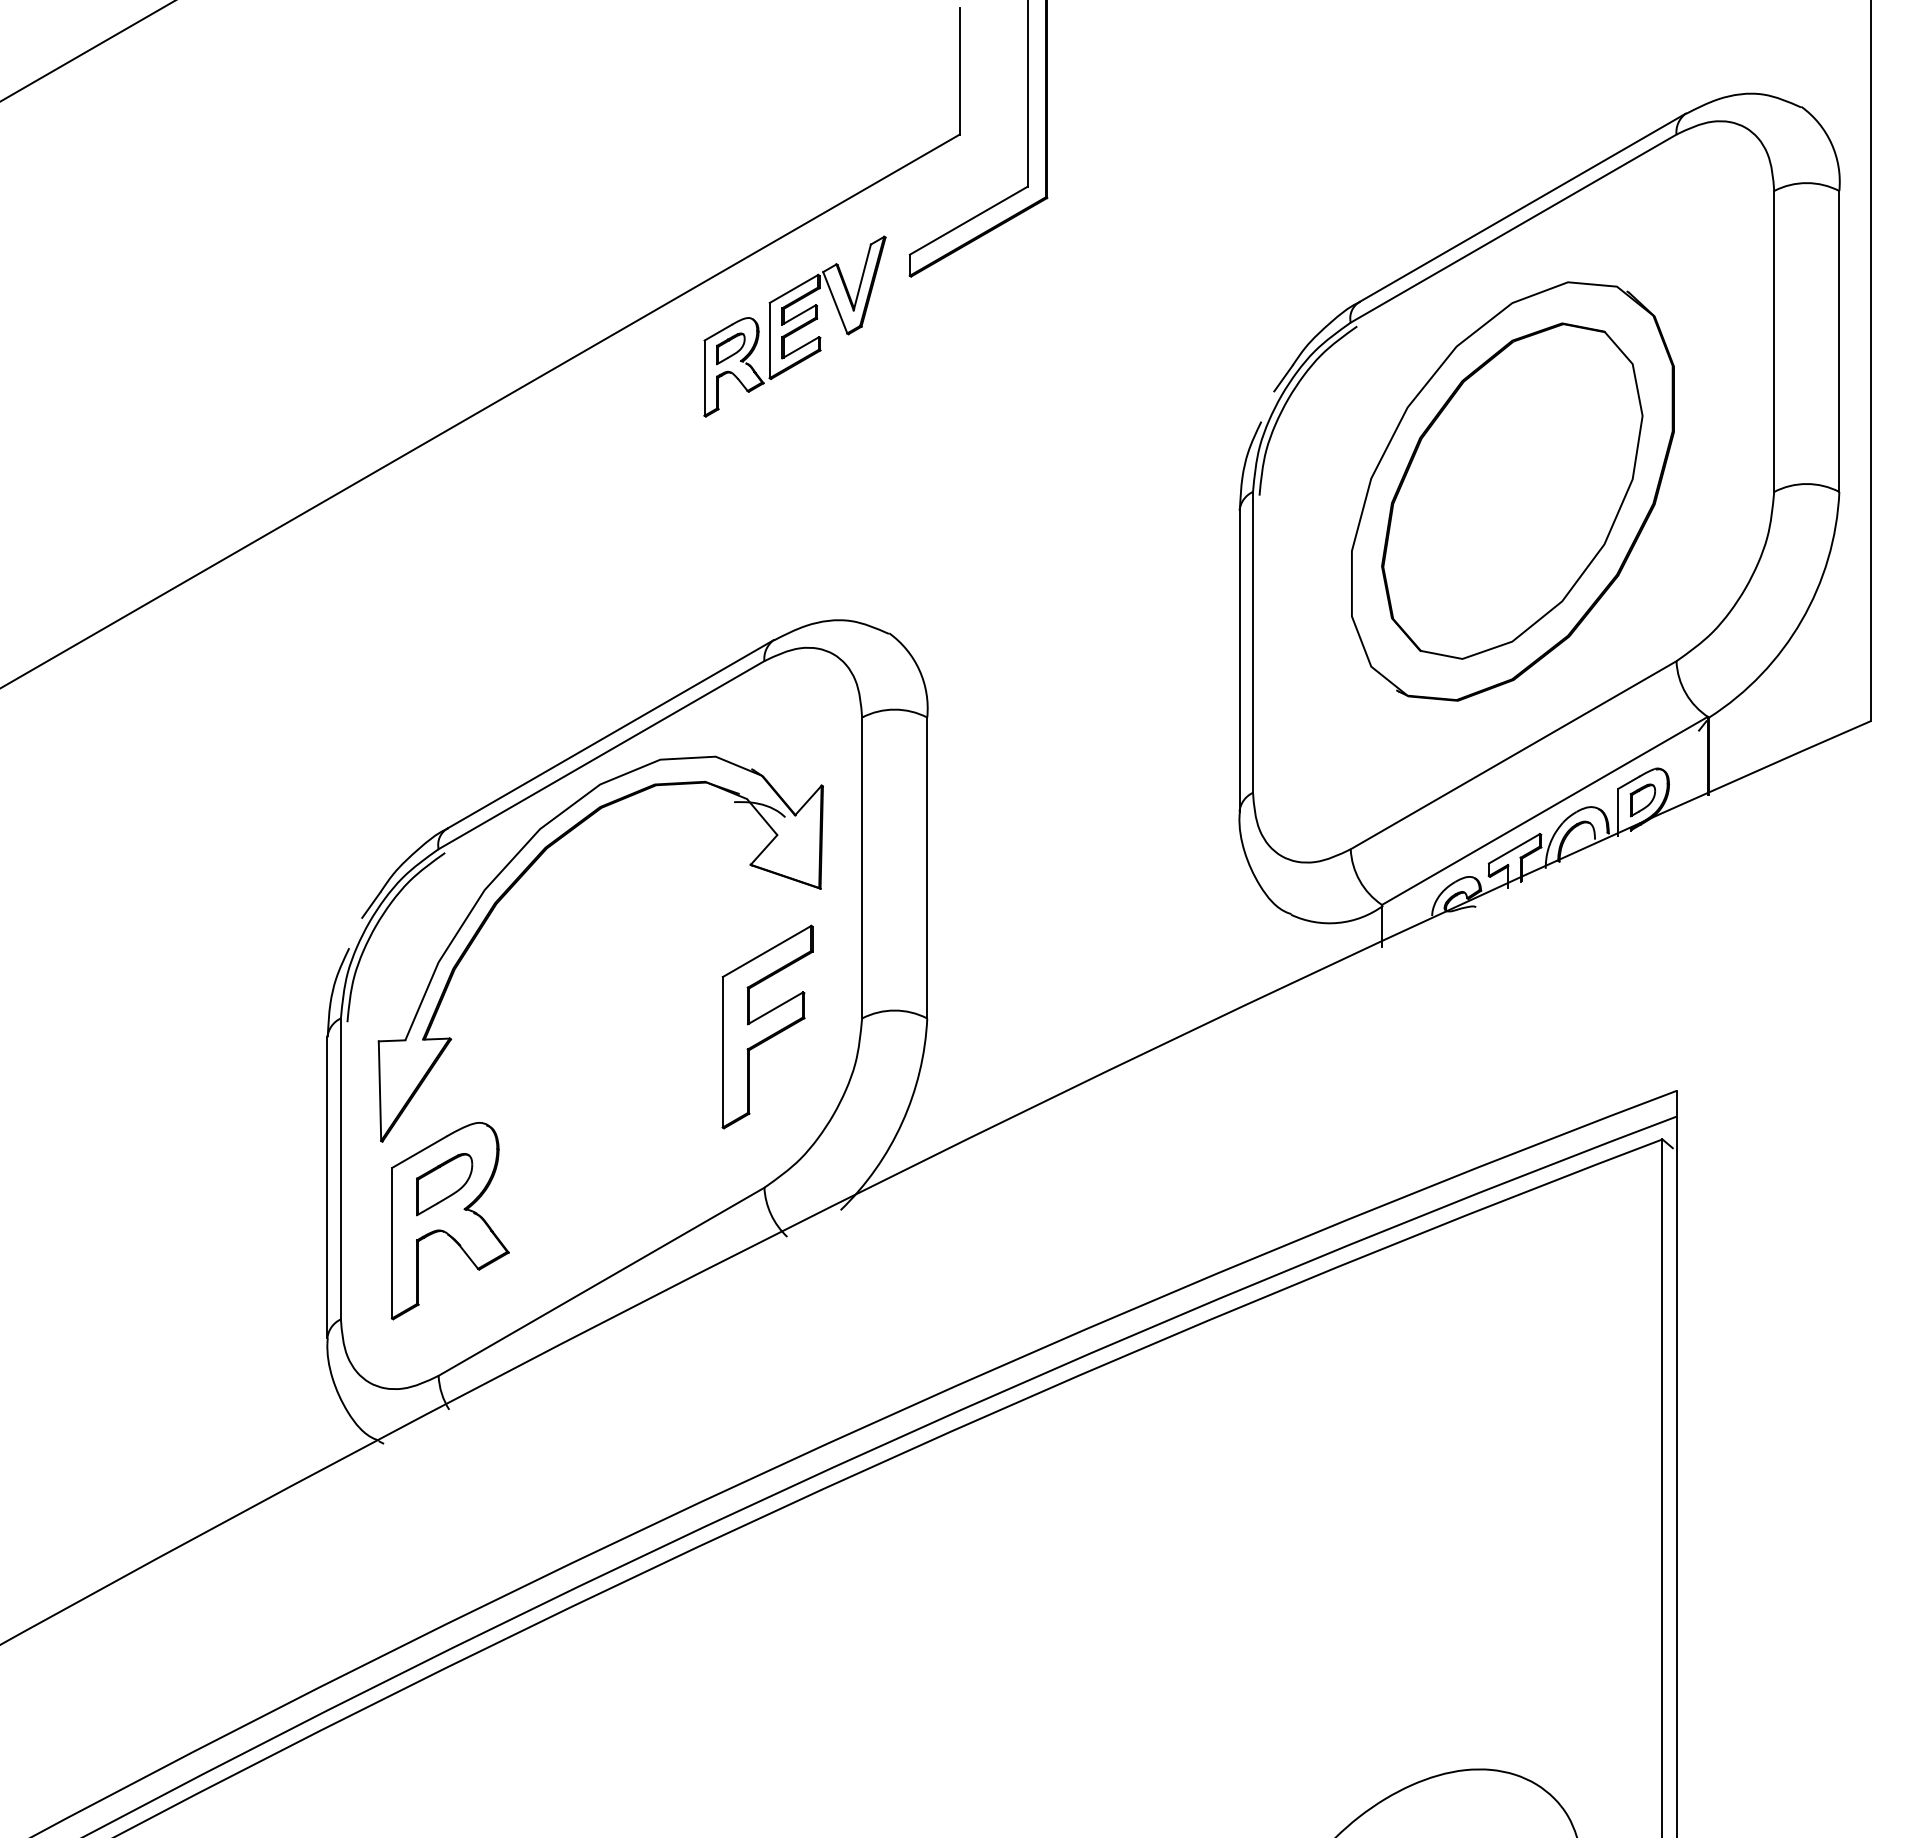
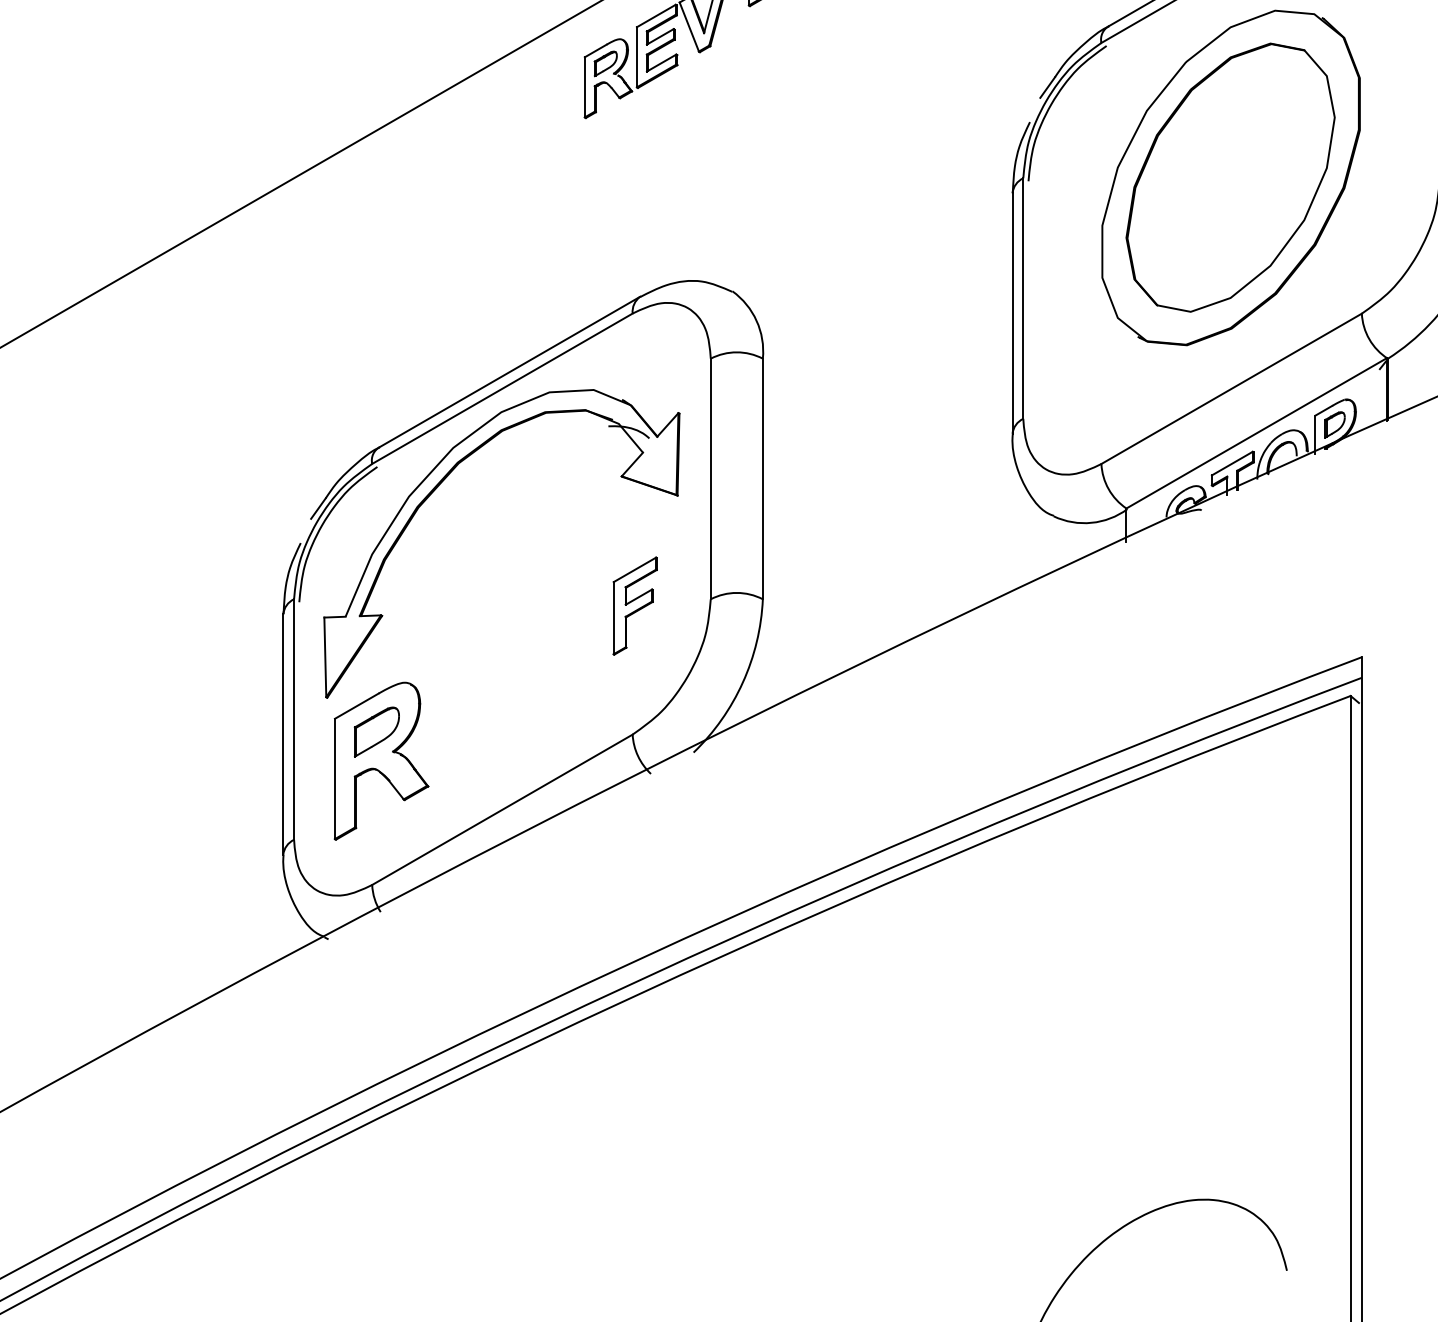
part: (767, 1026) -> (635, 605), size x0.6

